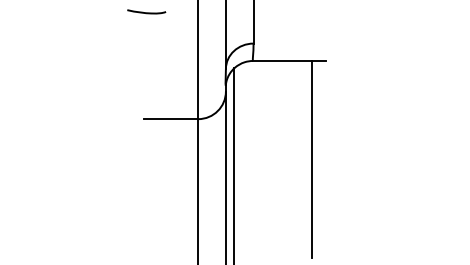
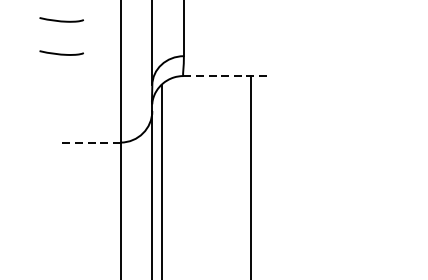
curve: (146, 41) -> (61, 53), added
line: (289, 60) -> (225, 75), solid -> dashed
line: (171, 119) -> (90, 142), solid -> dashed

